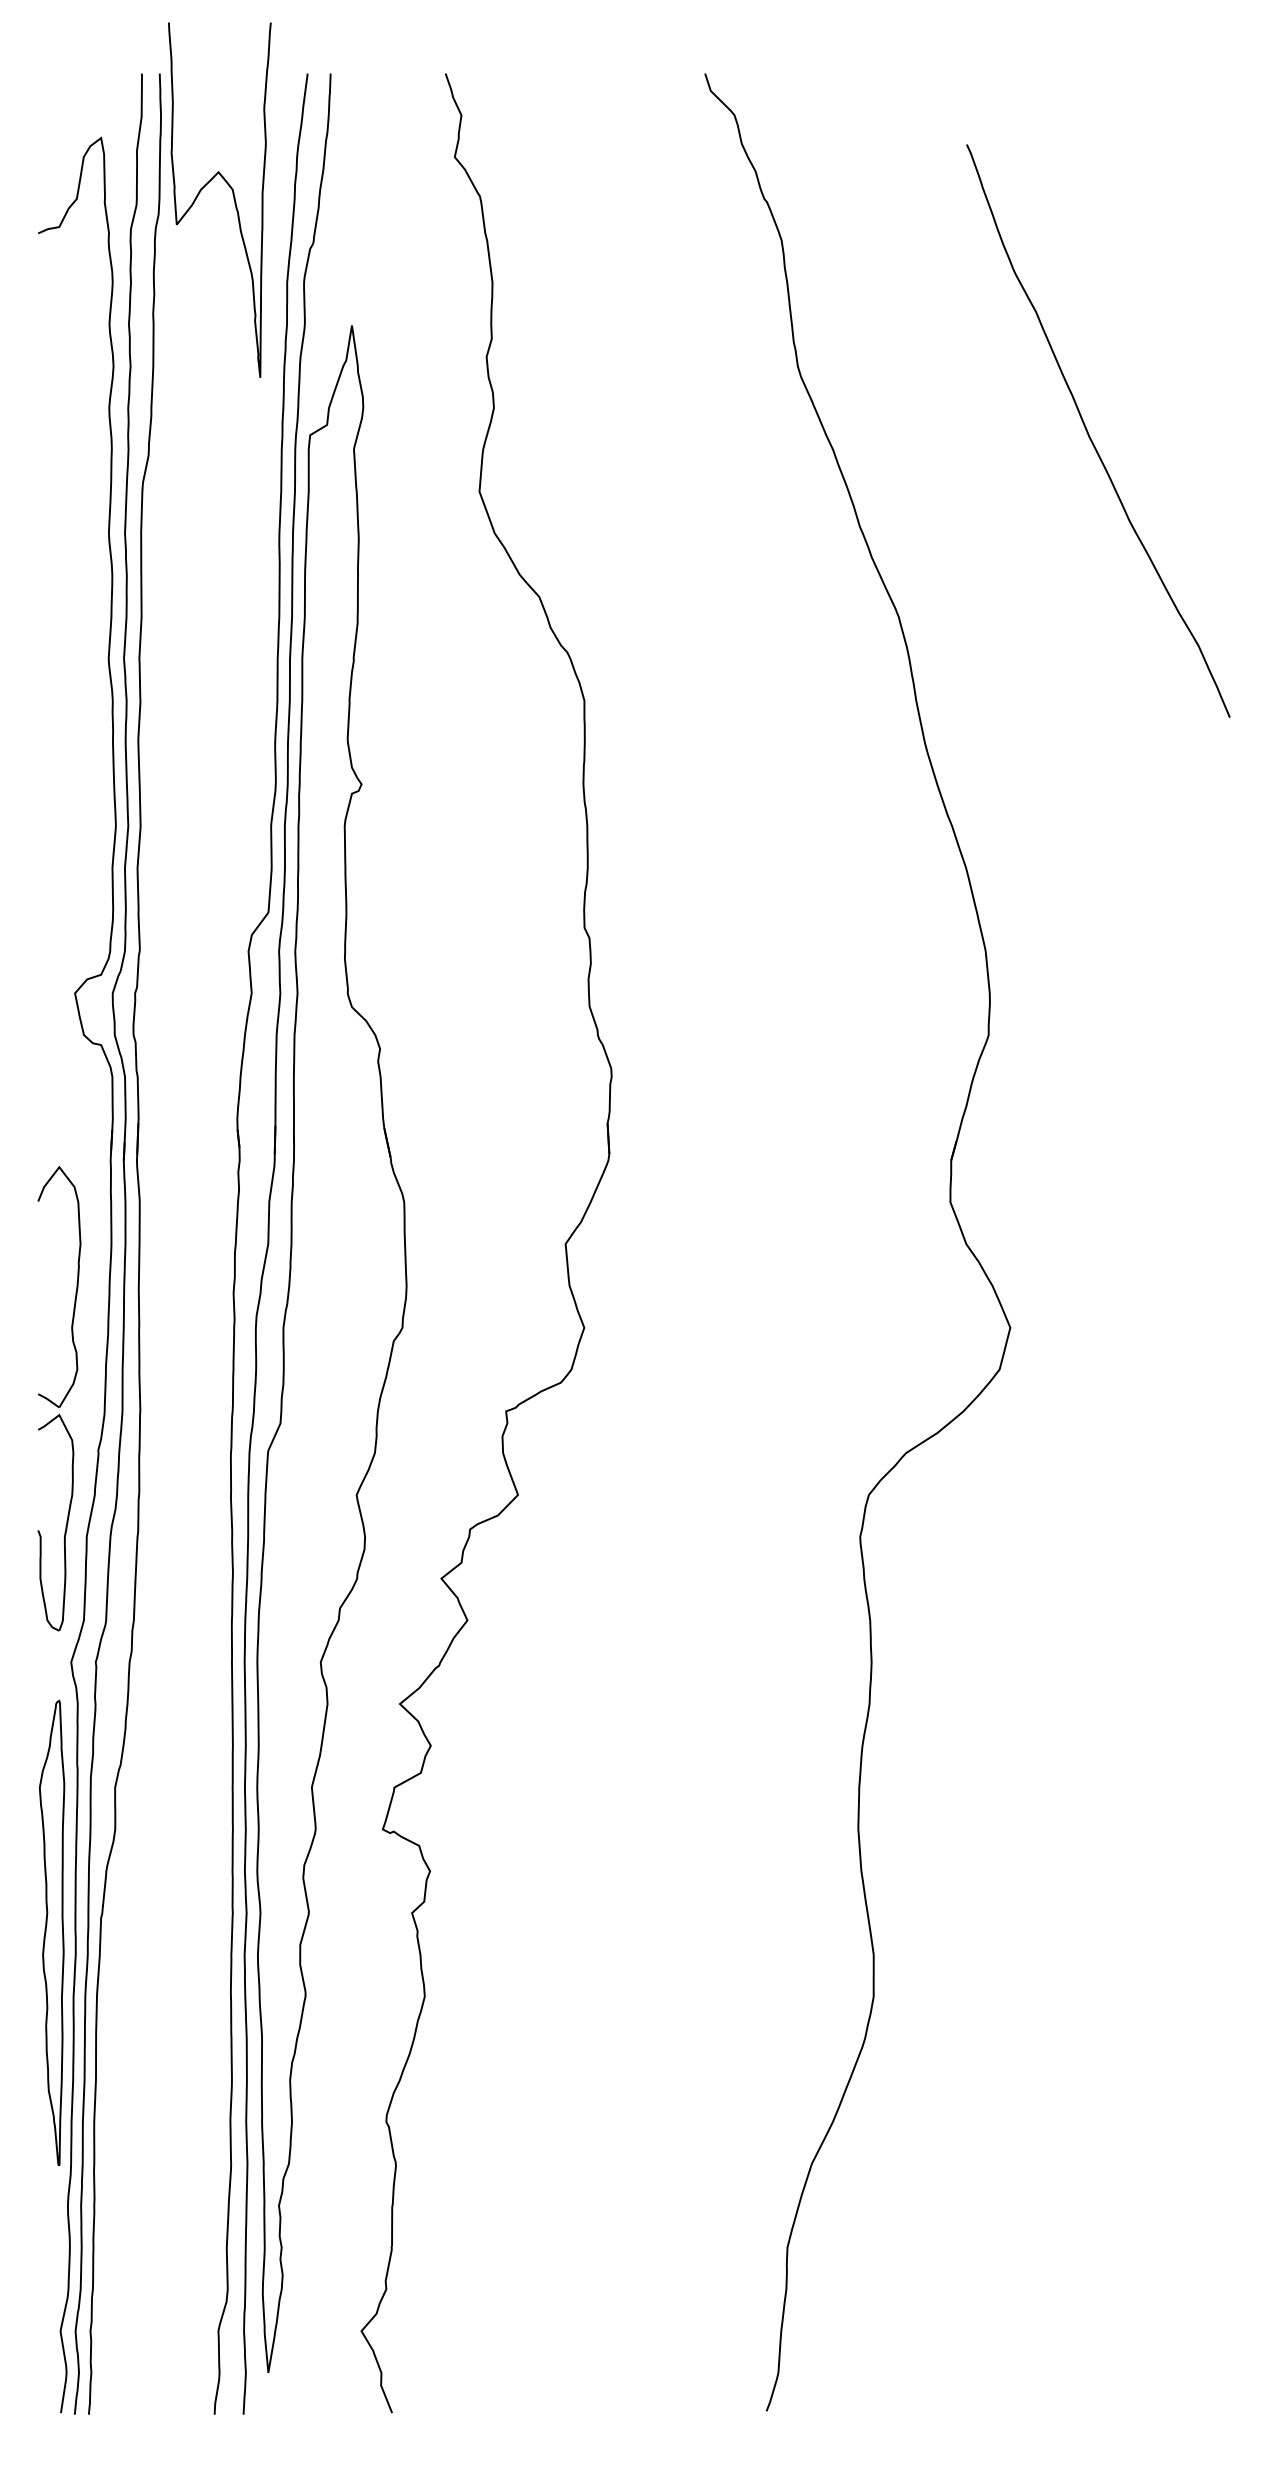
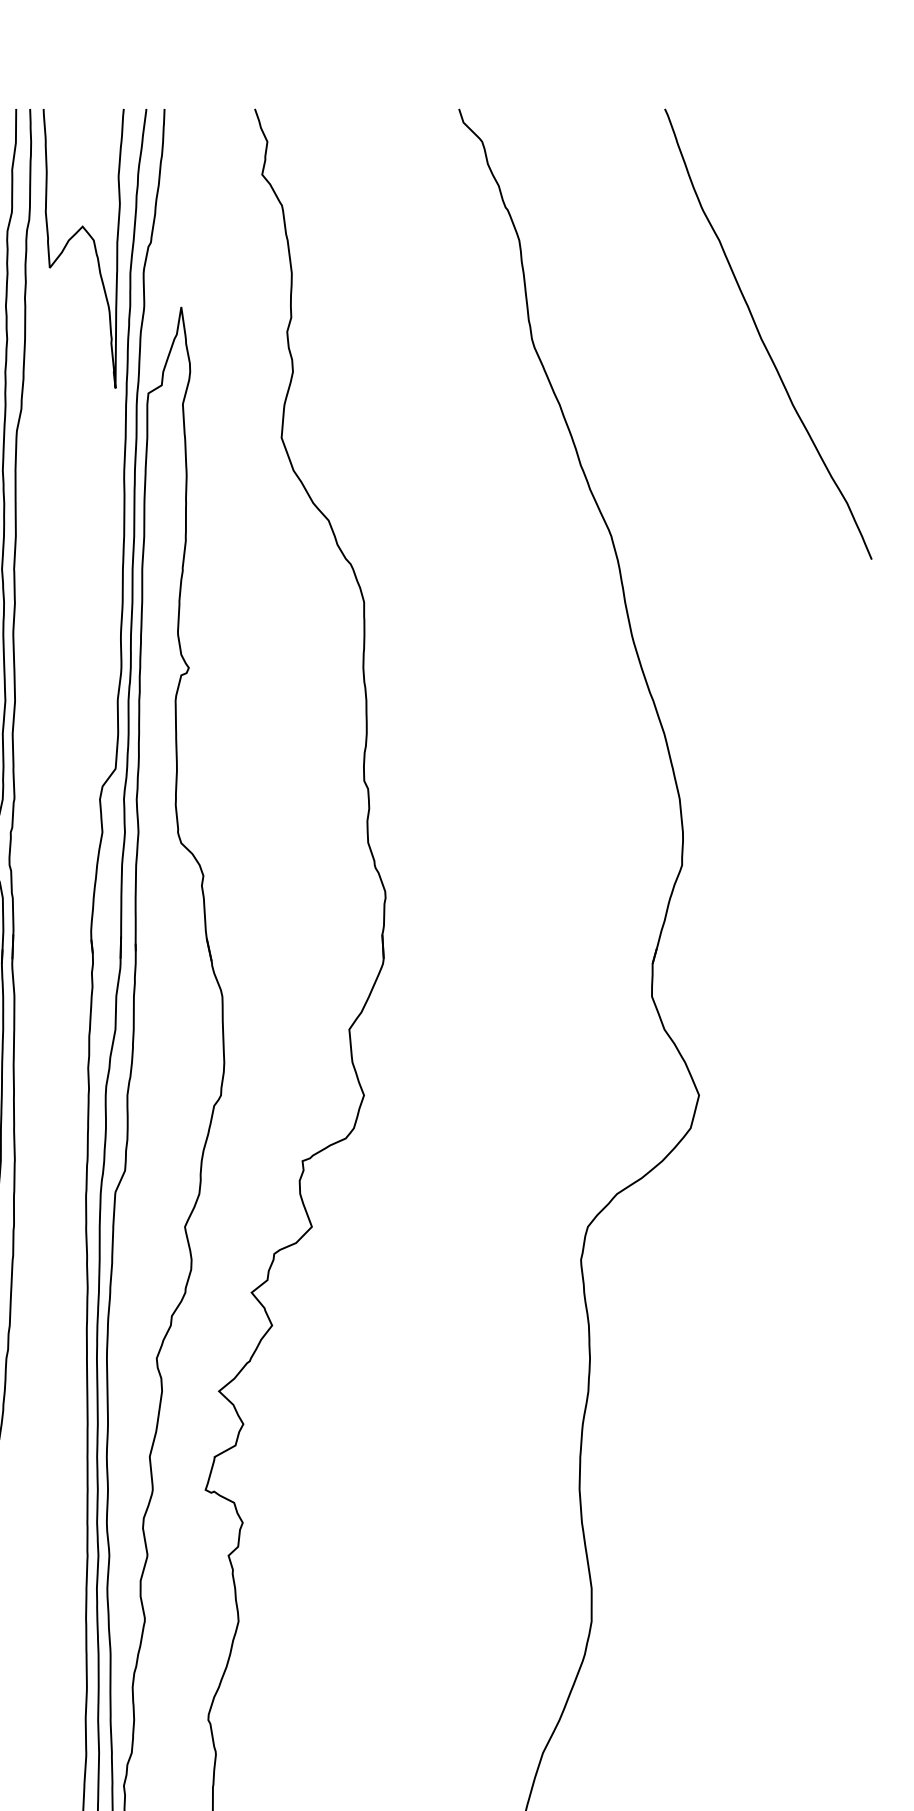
curve: (232, 194) -> (93, 244), moved
curve: (1089, 434) -> (761, 336), moved

